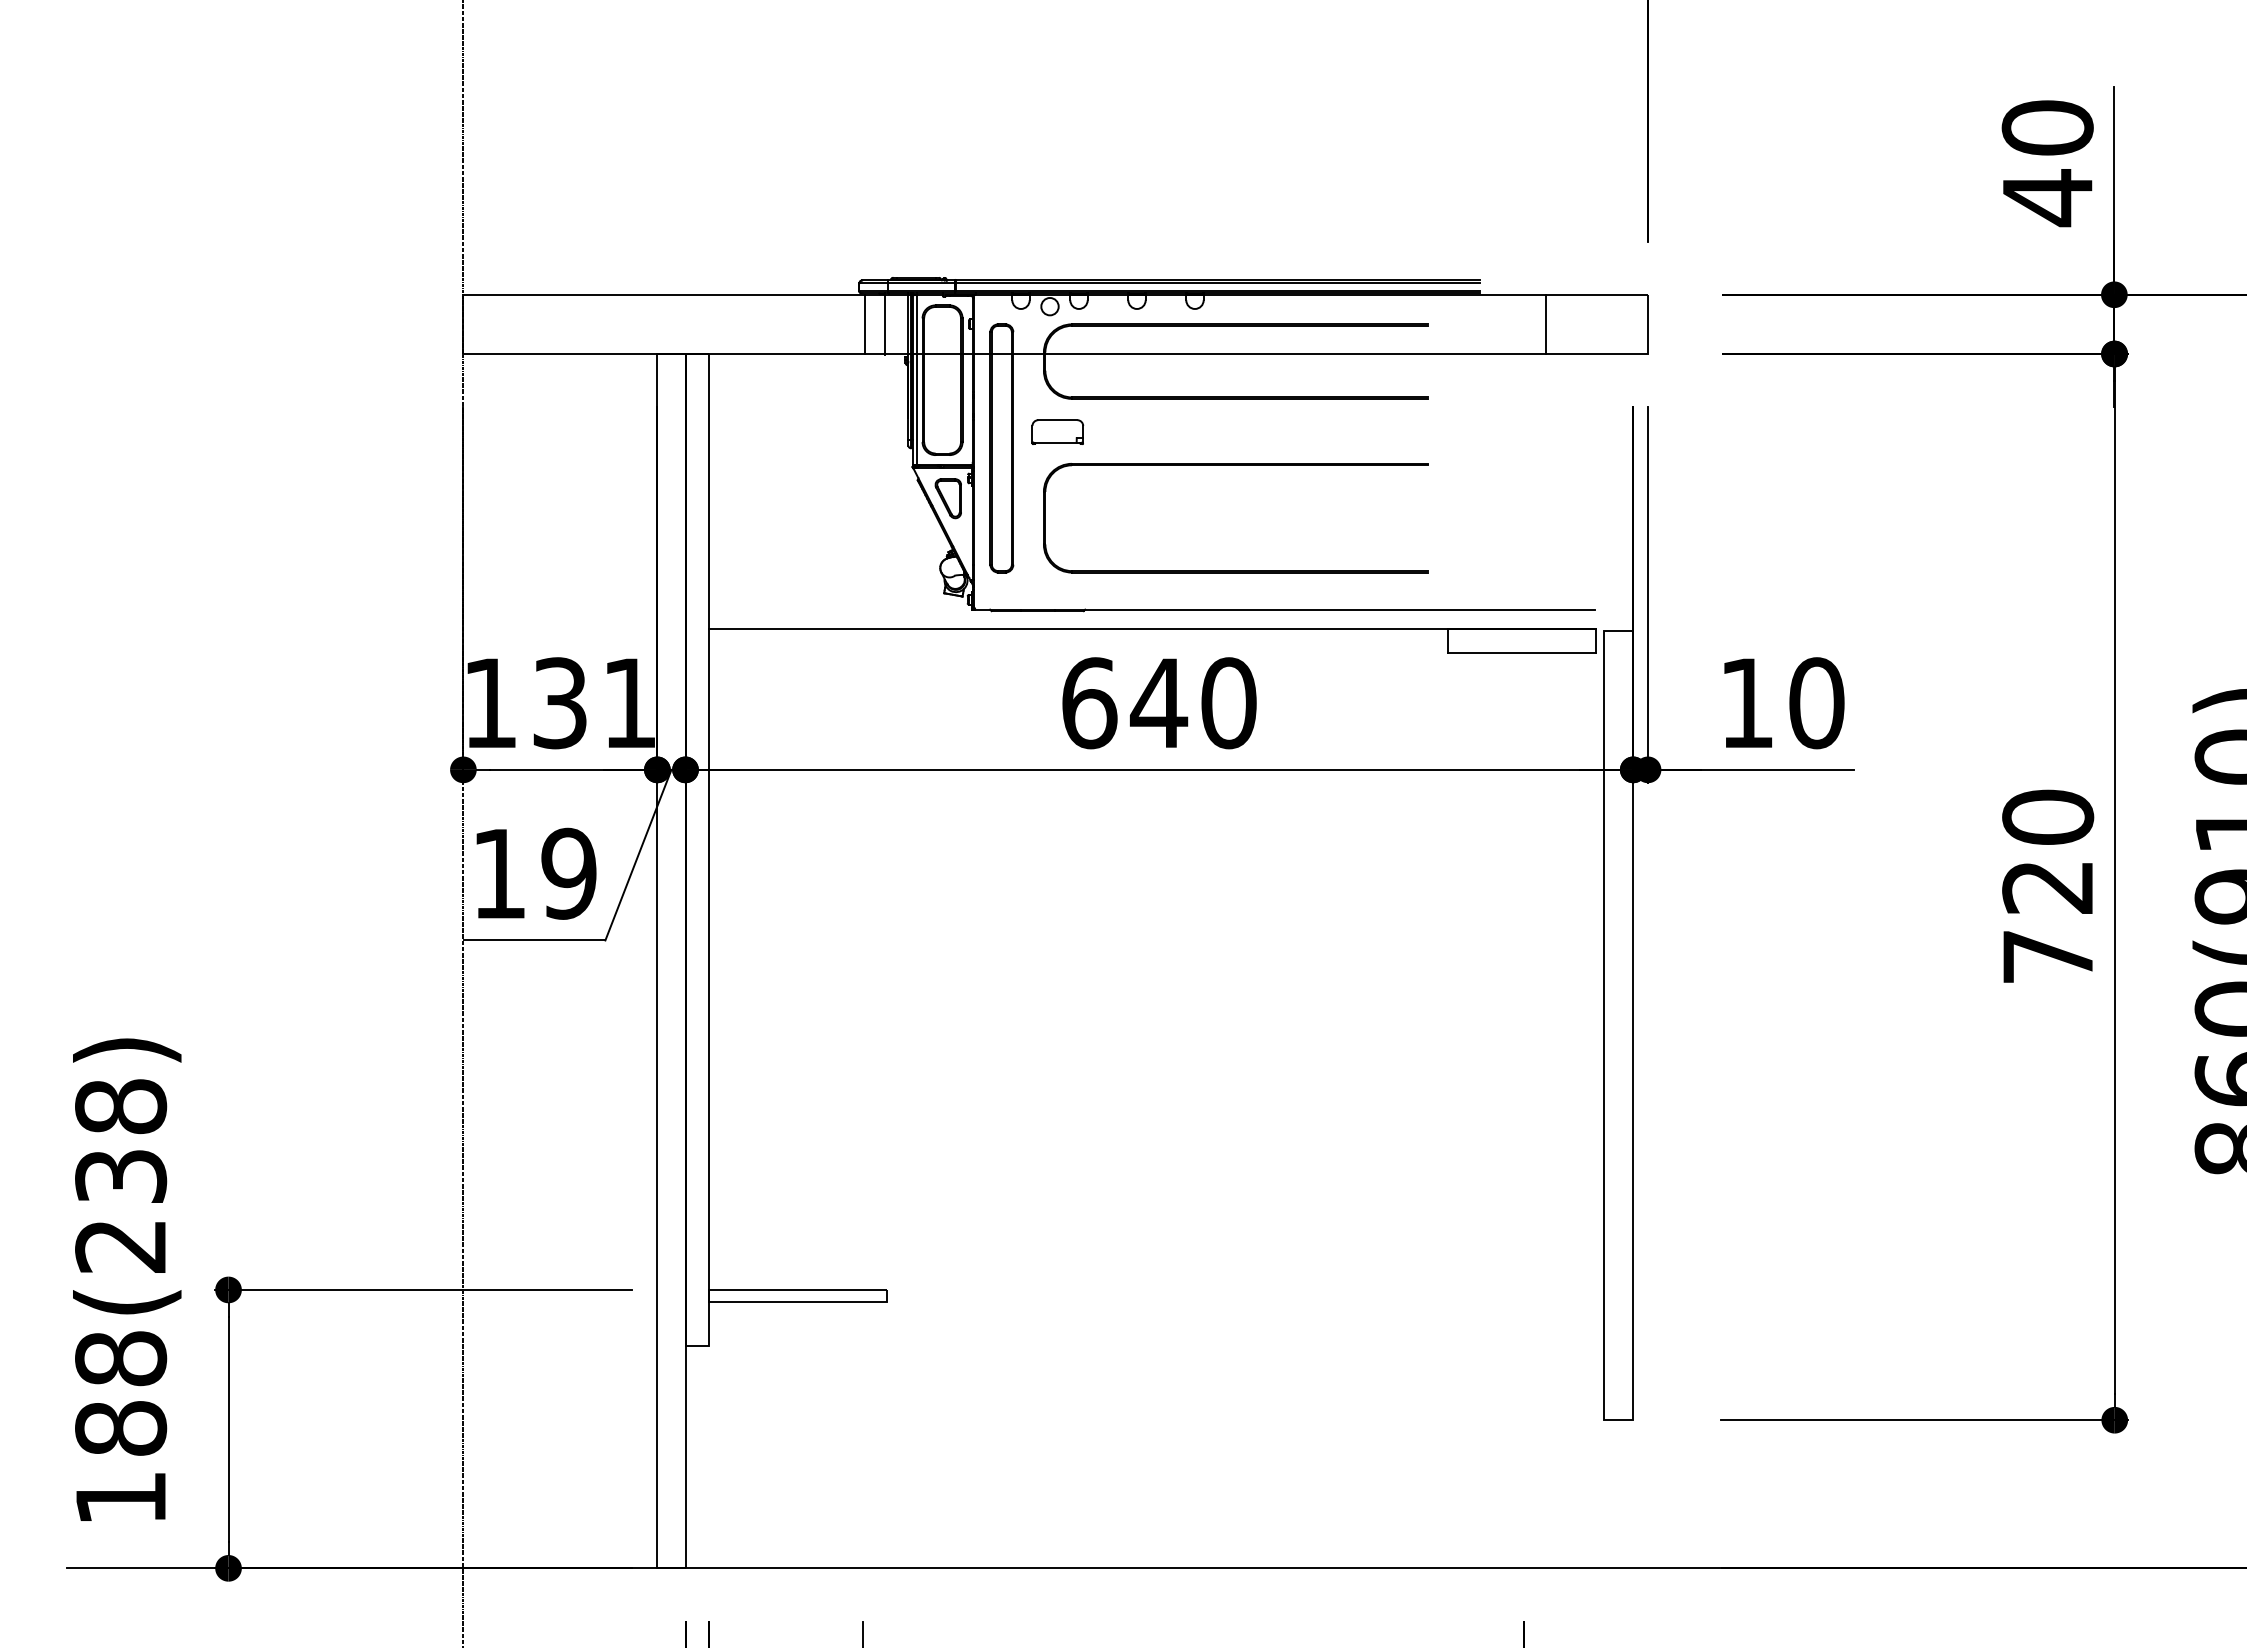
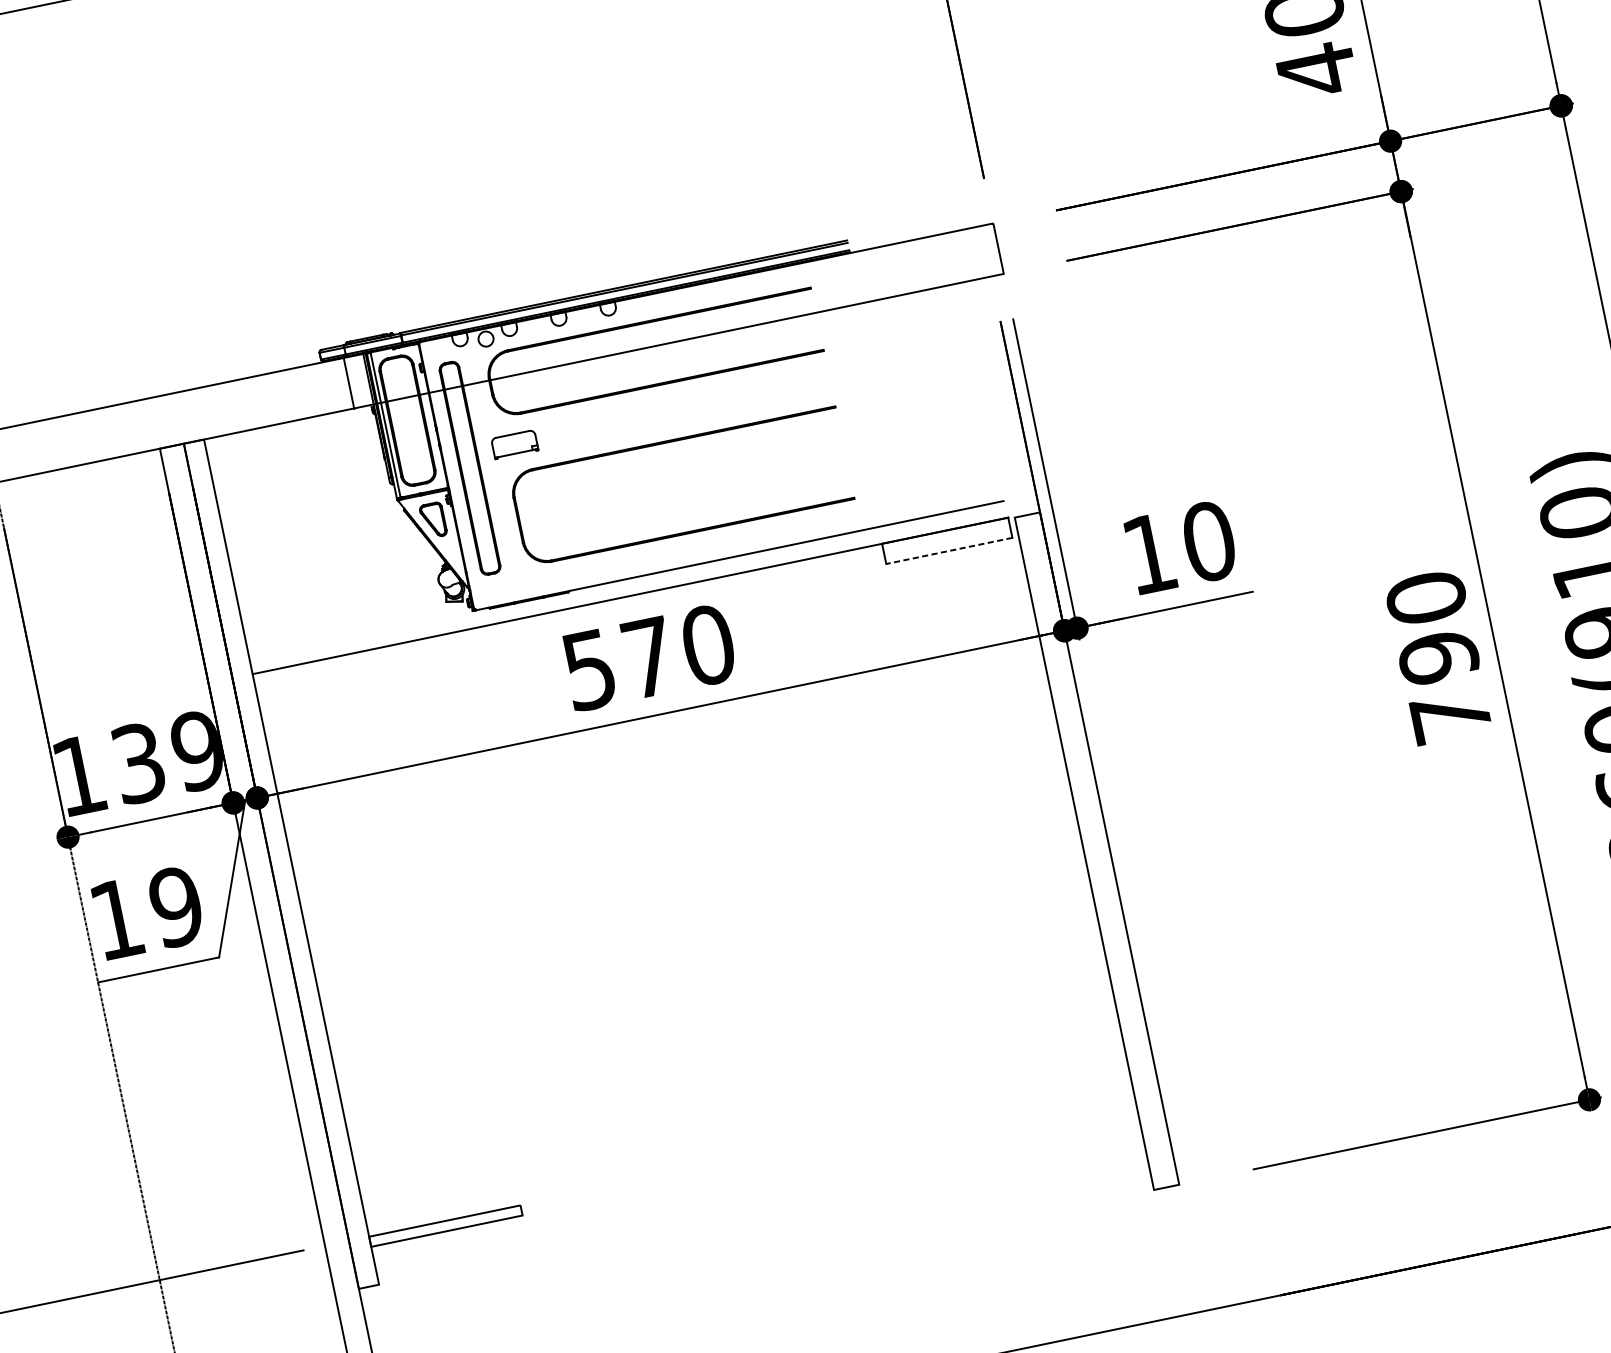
line: (864, 324) -> (331, 386), removed
line: (1545, 324) -> (911, 266), removed
line: (1521, 653) -> (948, 551), solid -> dashed
text: (628, 703) -> (196, 751), 131 -> 139
text: (1125, 703) -> (620, 663), 640 -> 570
text: (2048, 887) -> (1439, 657), 720 -> 790

